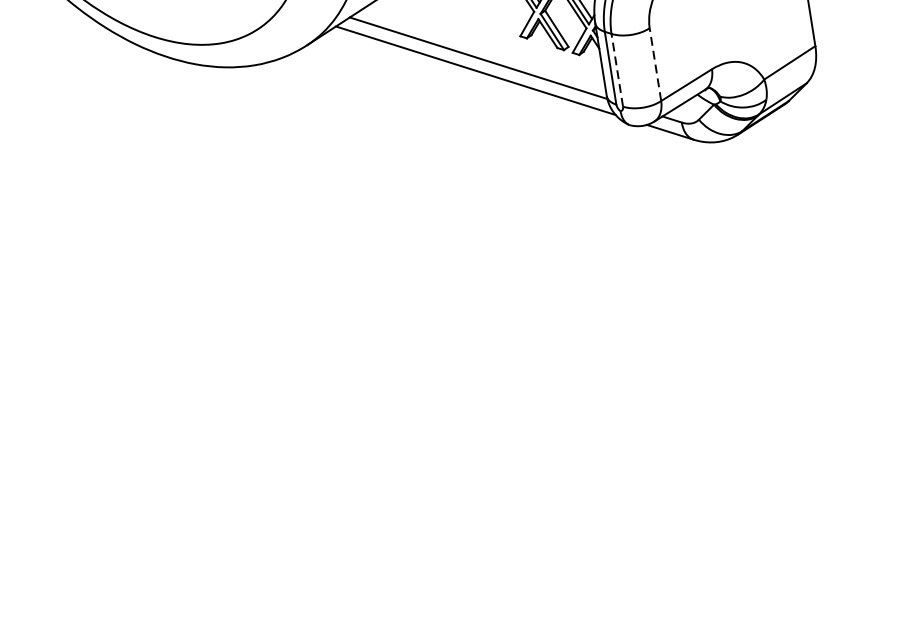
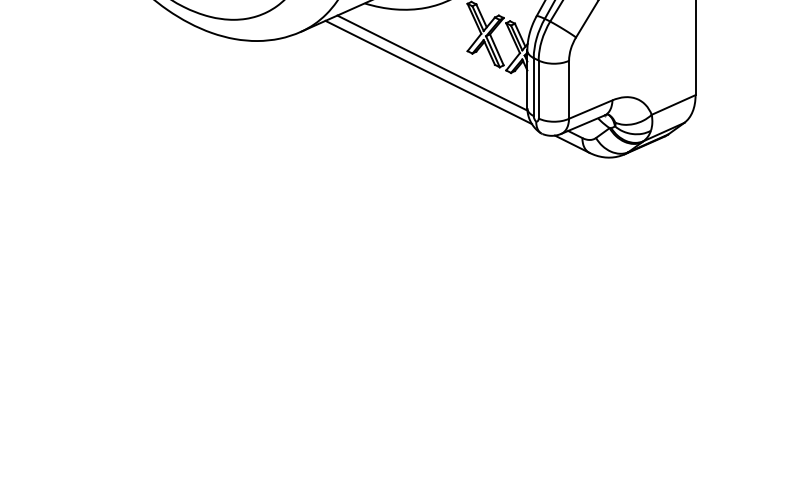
line: (655, 64) -> (569, 89), dashed -> solid
line: (617, 70) -> (538, 89), dashed -> solid

